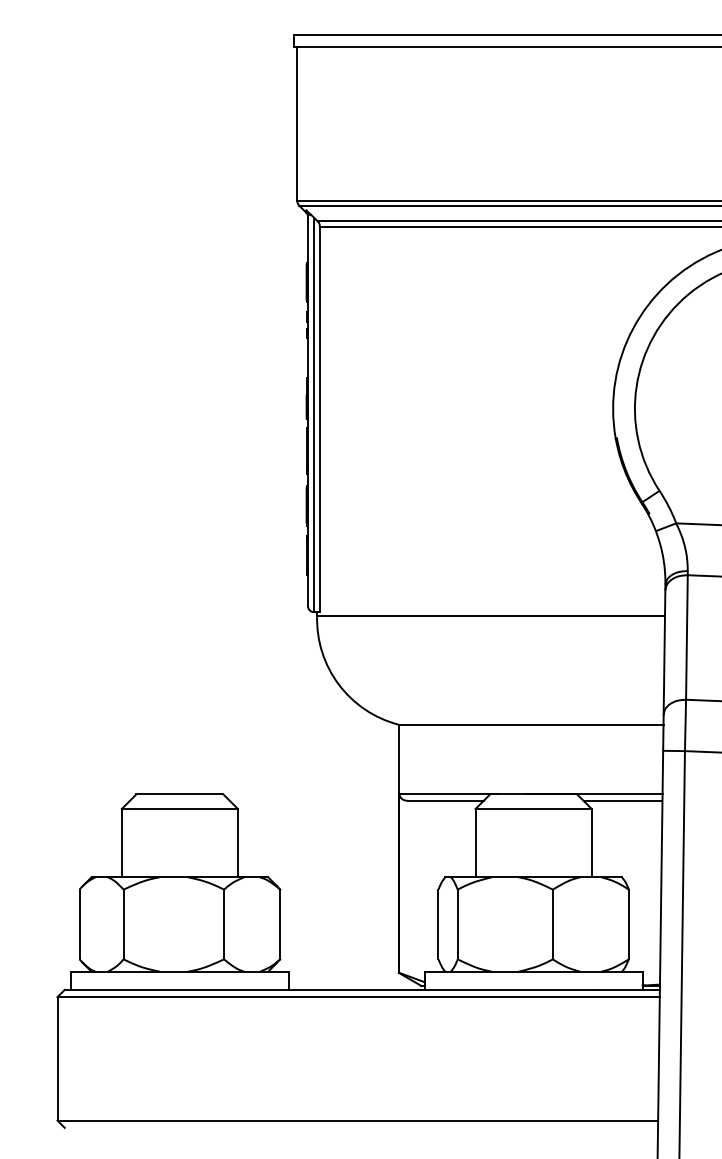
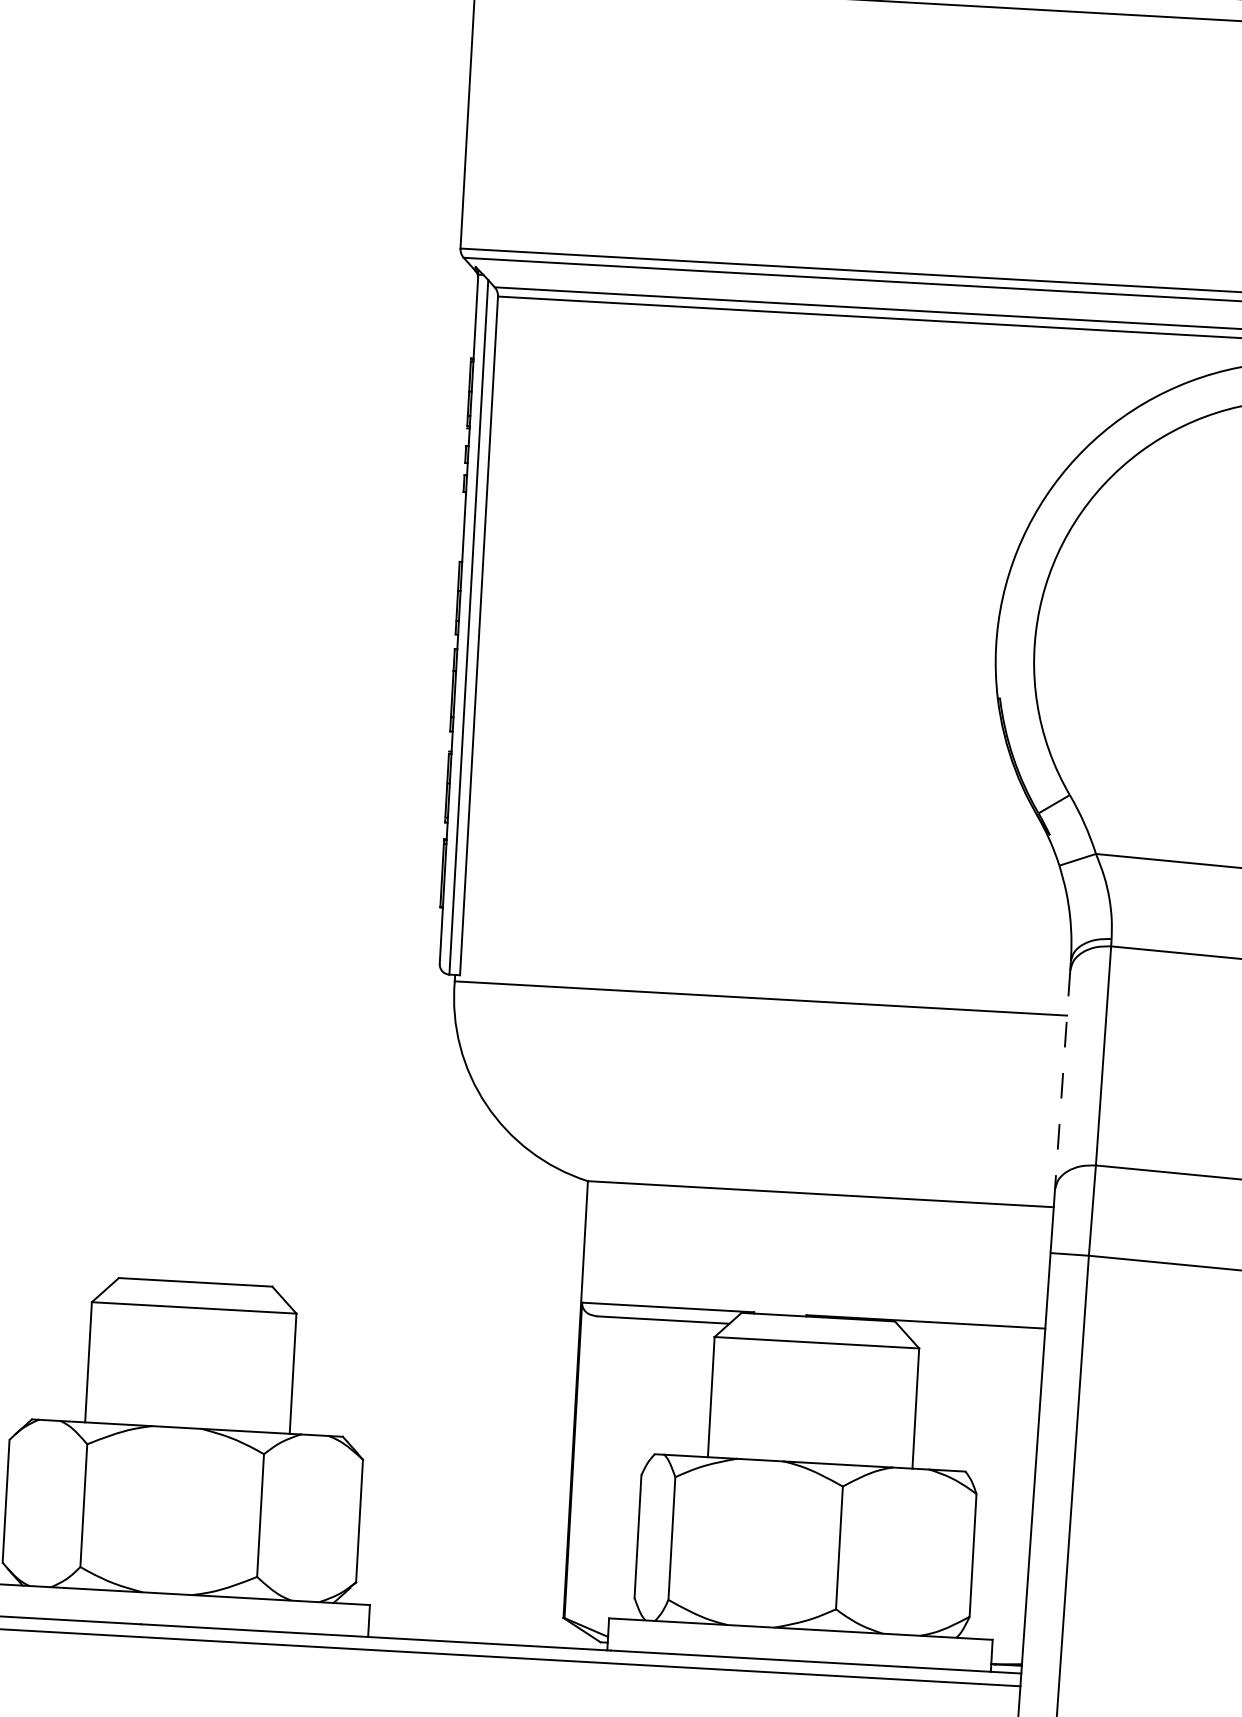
line: (664, 653) -> (1062, 1081), solid -> dashed
line: (622, 801) -> (974, 1338), removed

